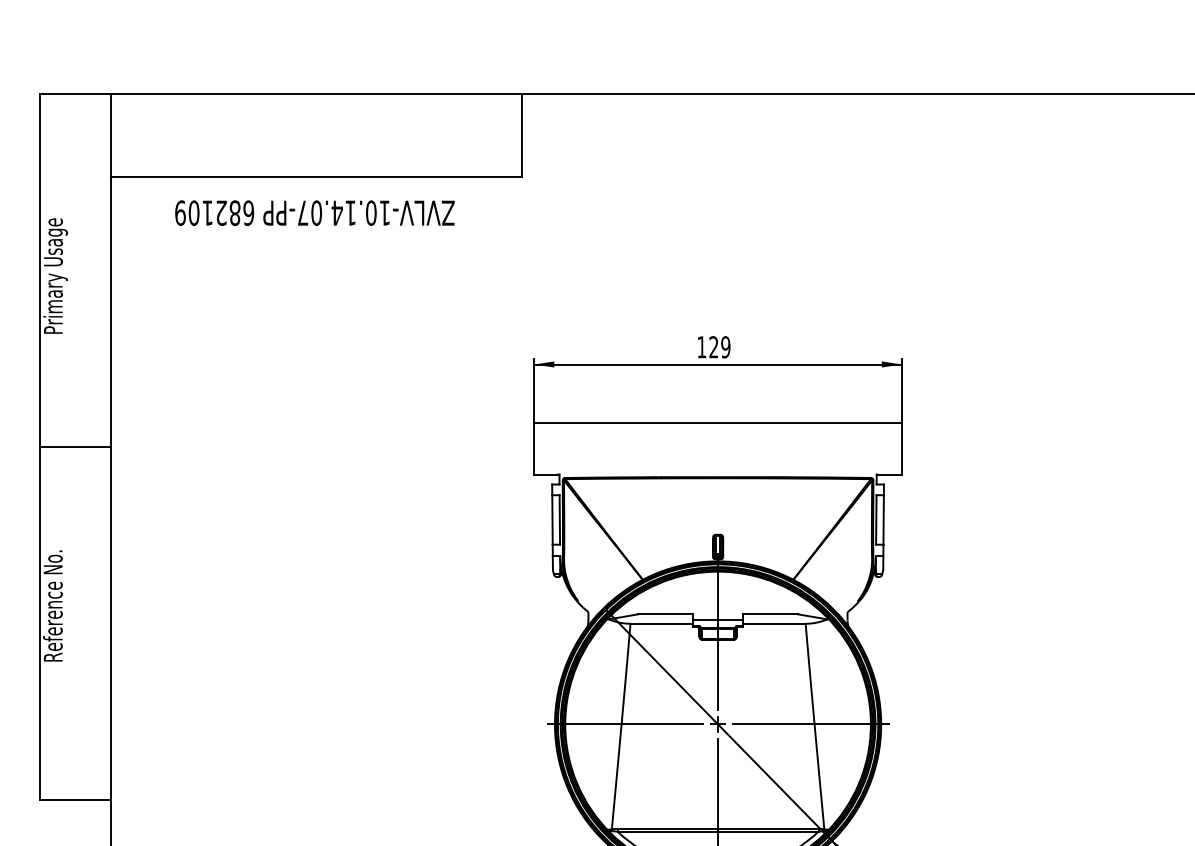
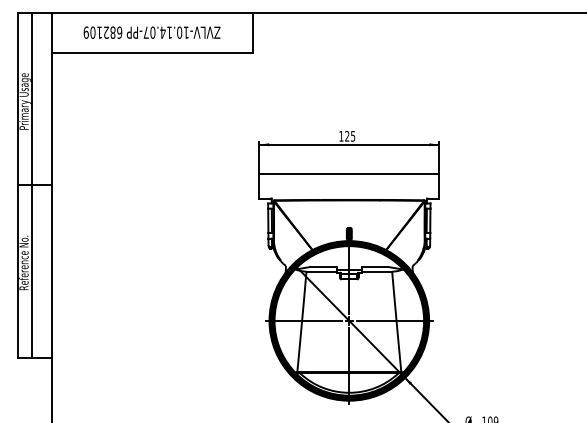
text: (313, 212) -> (151, 32), moved
text: (724, 347) -> (352, 136), 129 -> 125
line: (68, 445) -> (31, 184), added

